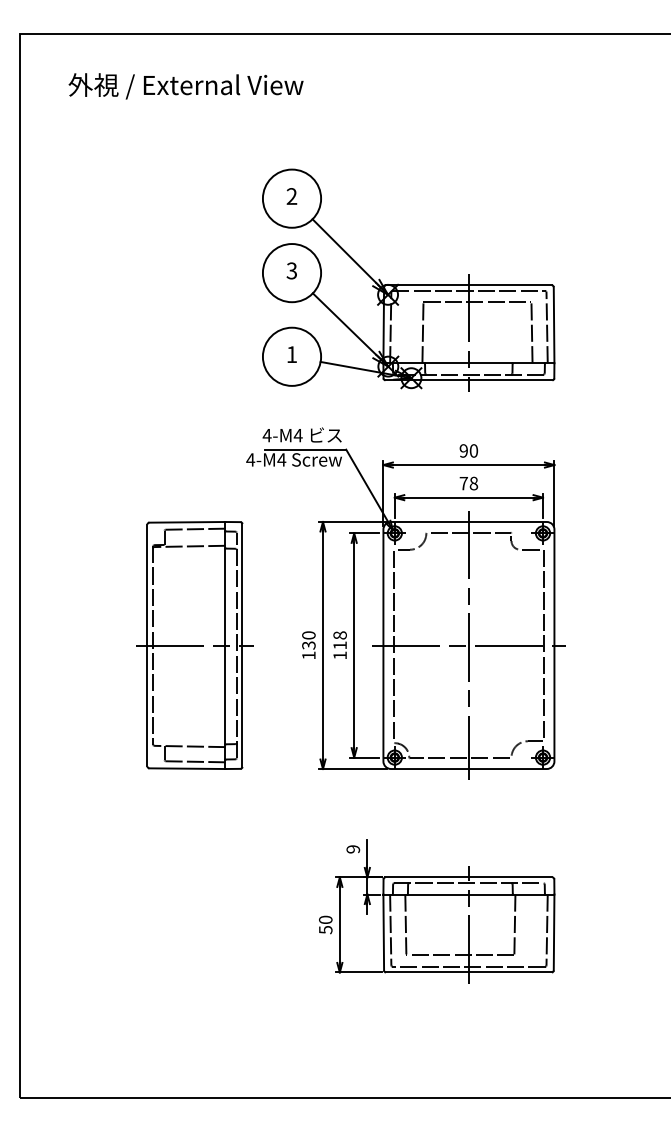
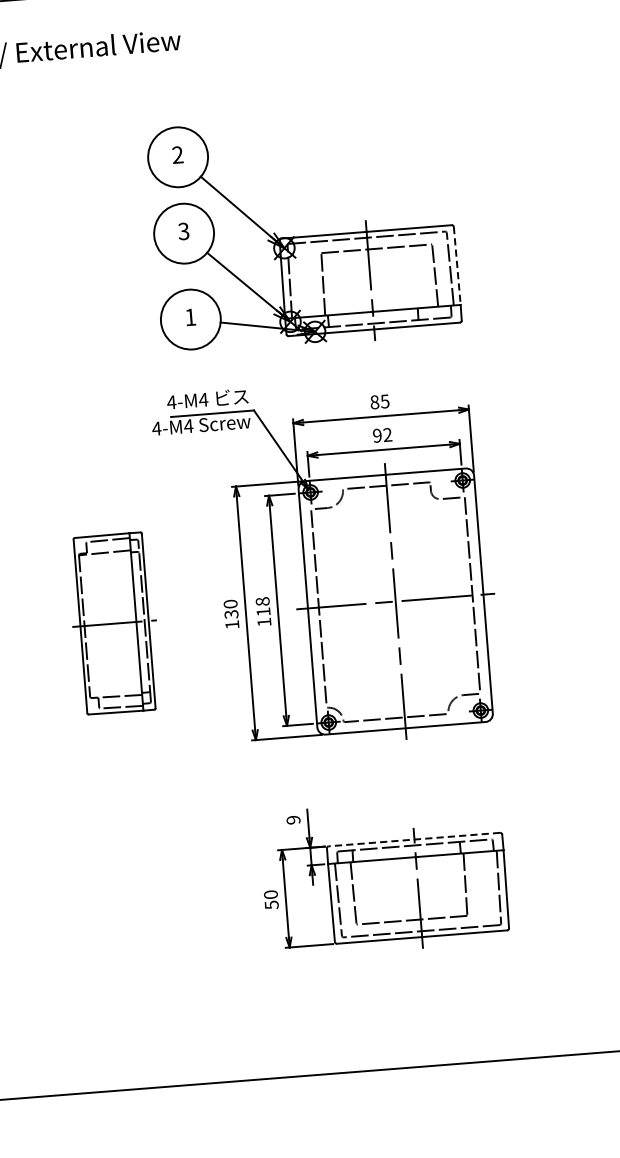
line: (554, 325) -> (457, 266), solid -> dashed
text: (468, 450) -> (379, 401), 90 -> 85
text: (468, 483) -> (382, 435), 78 -> 92
part: (194, 645) -> (114, 623), size x0.7
line: (468, 877) -> (414, 839), solid -> dashed

